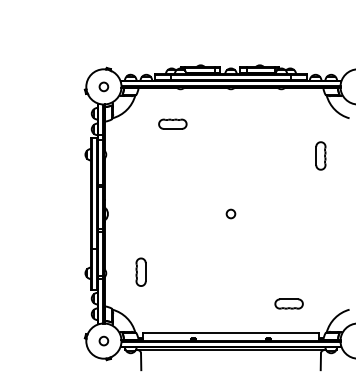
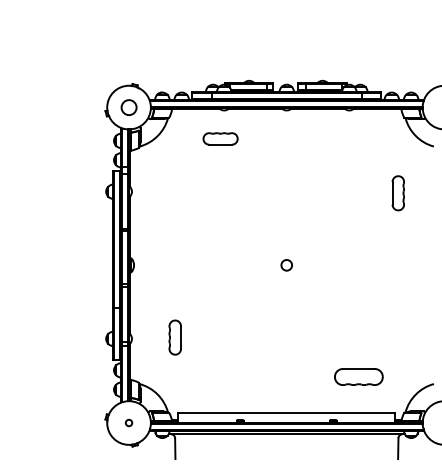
circle: (103, 86) -> (128, 107), size x1.4
part: (172, 123) -> (220, 138), moved
part: (288, 303) -> (358, 376), size x1.4
circle: (103, 340) -> (128, 422), size x0.6

